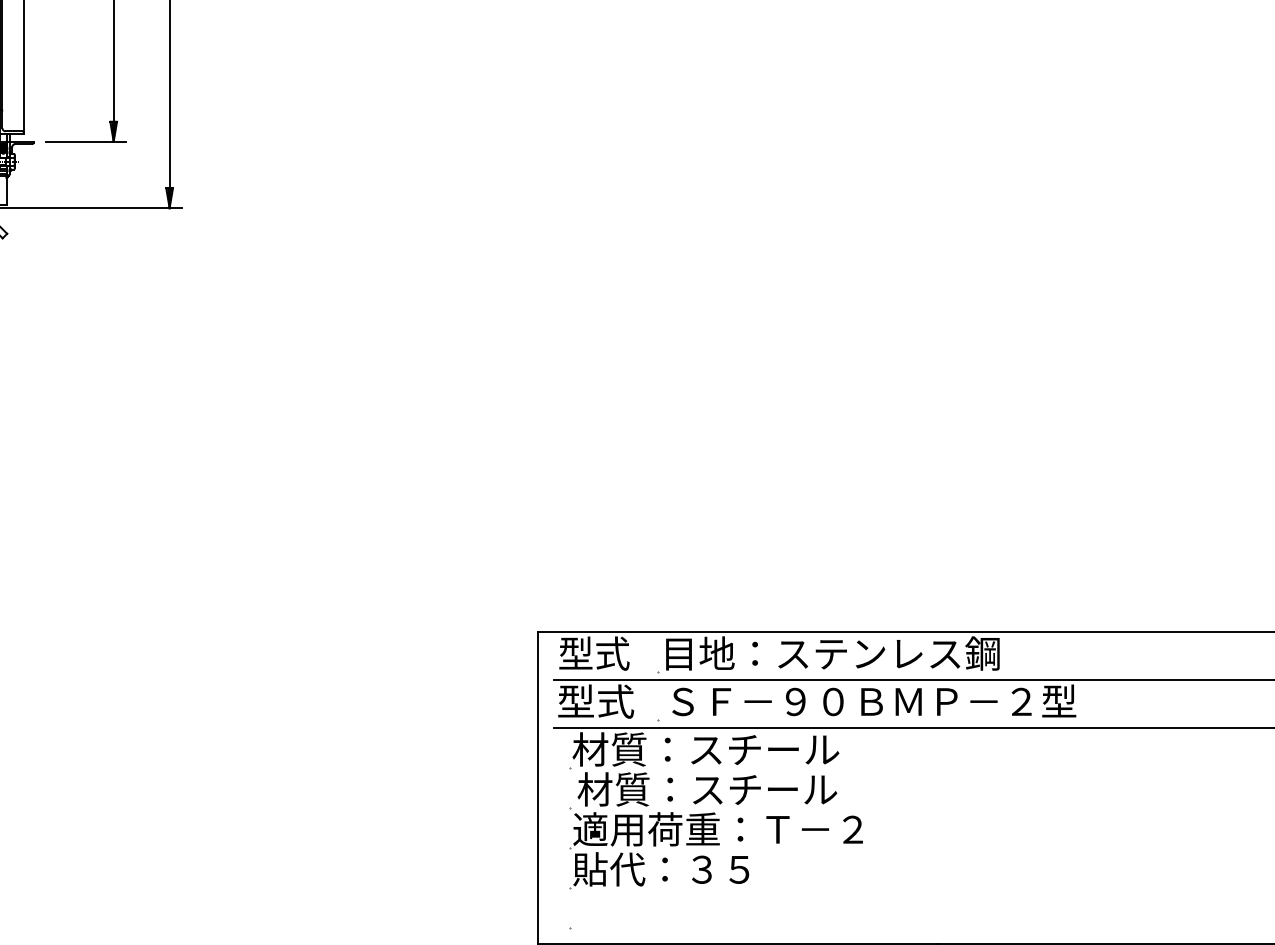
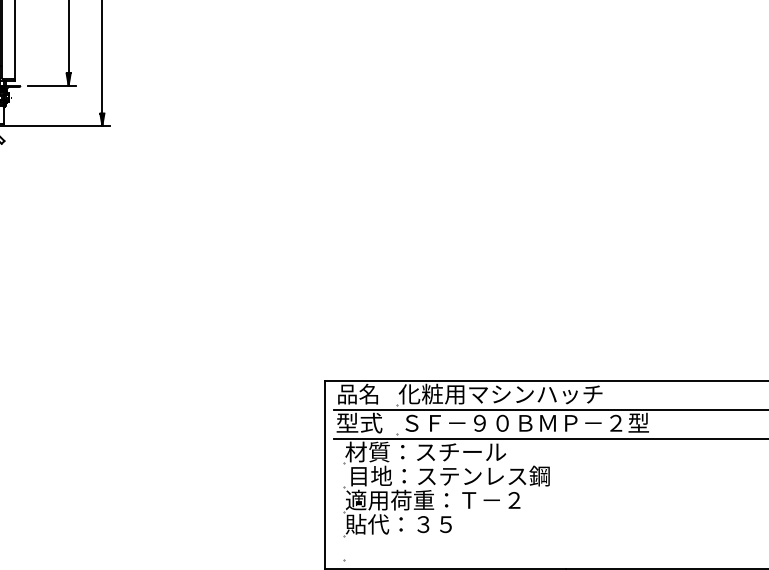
text: (594, 652) -> (358, 393), 型式 -> 品名
text: (829, 652) -> (500, 393), 目地：ステンレス鋼 -> 化粧用マシンハッチ
text: (743, 788) -> (448, 475), 材質：スチール -> 目地：ステンレス鋼

